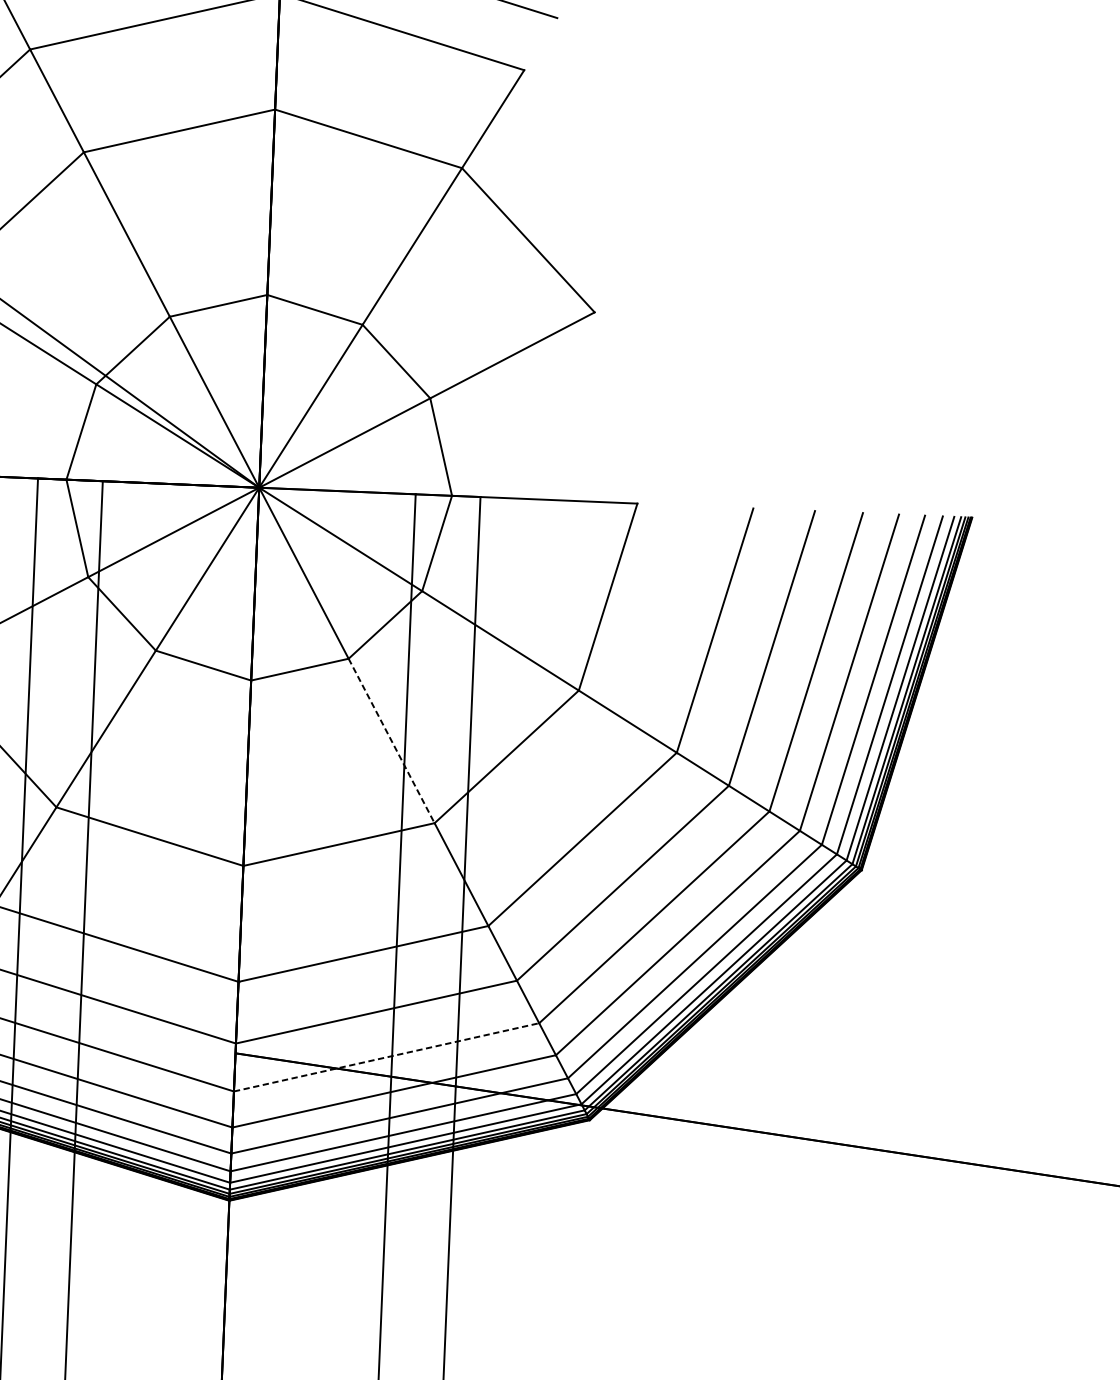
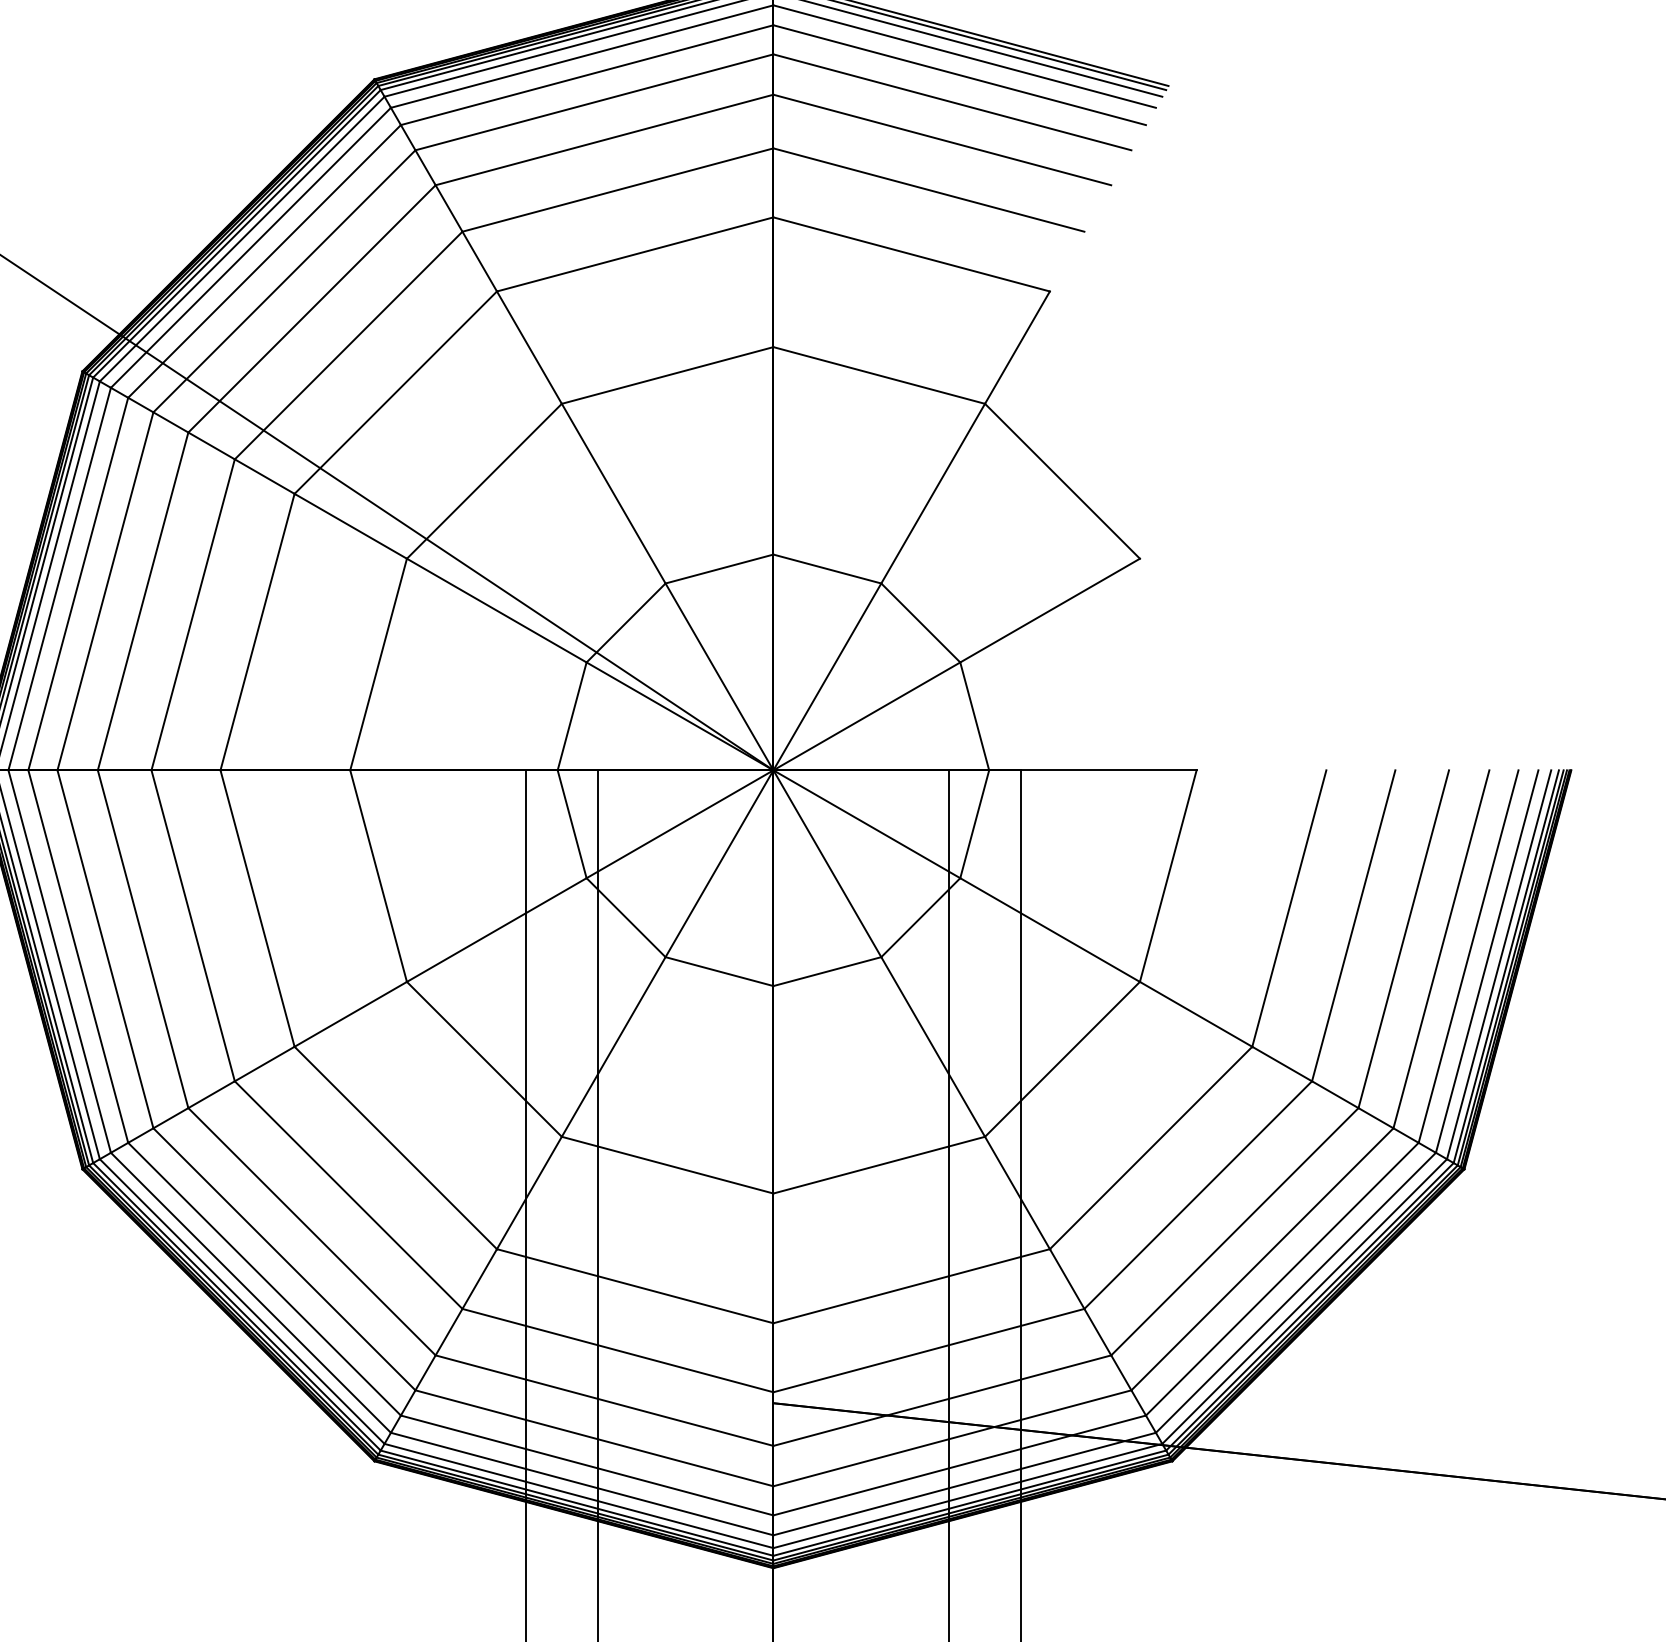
line: (391, 740) -> (933, 1046), dashed -> solid
line: (386, 1057) -> (942, 1400), dashed -> solid

